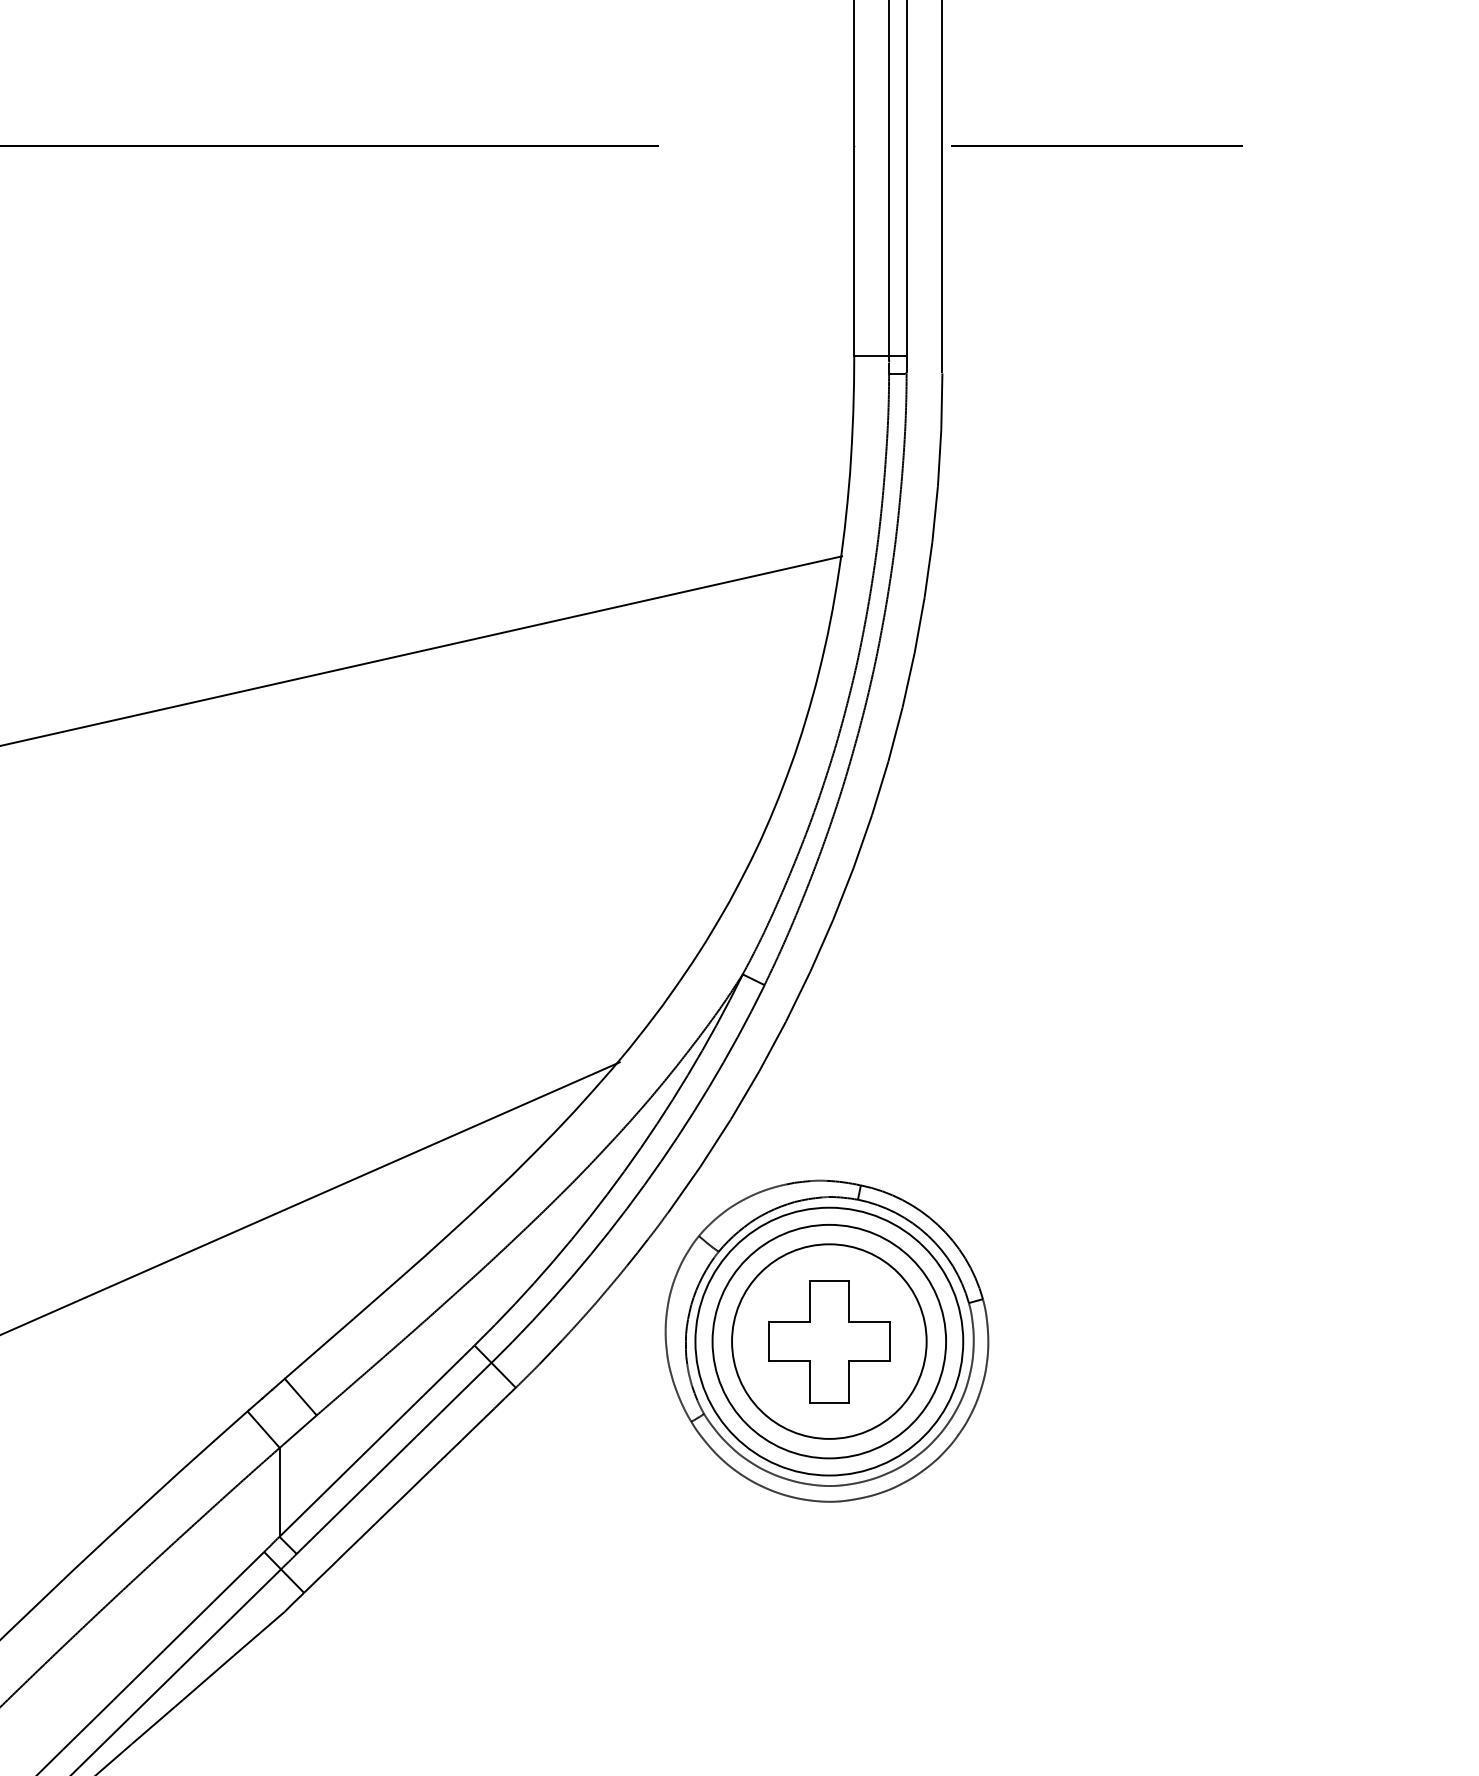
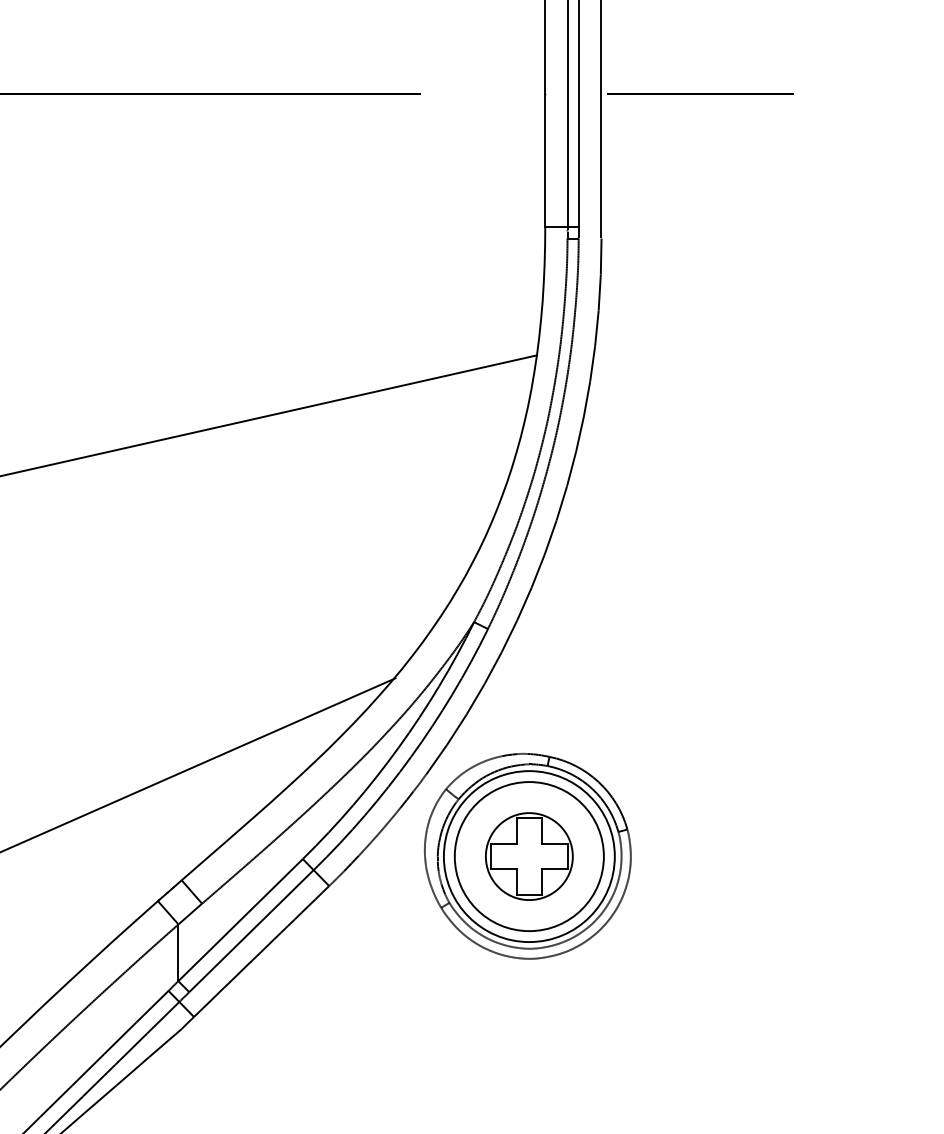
circle: (829, 1341) -> (529, 856), size x0.7

